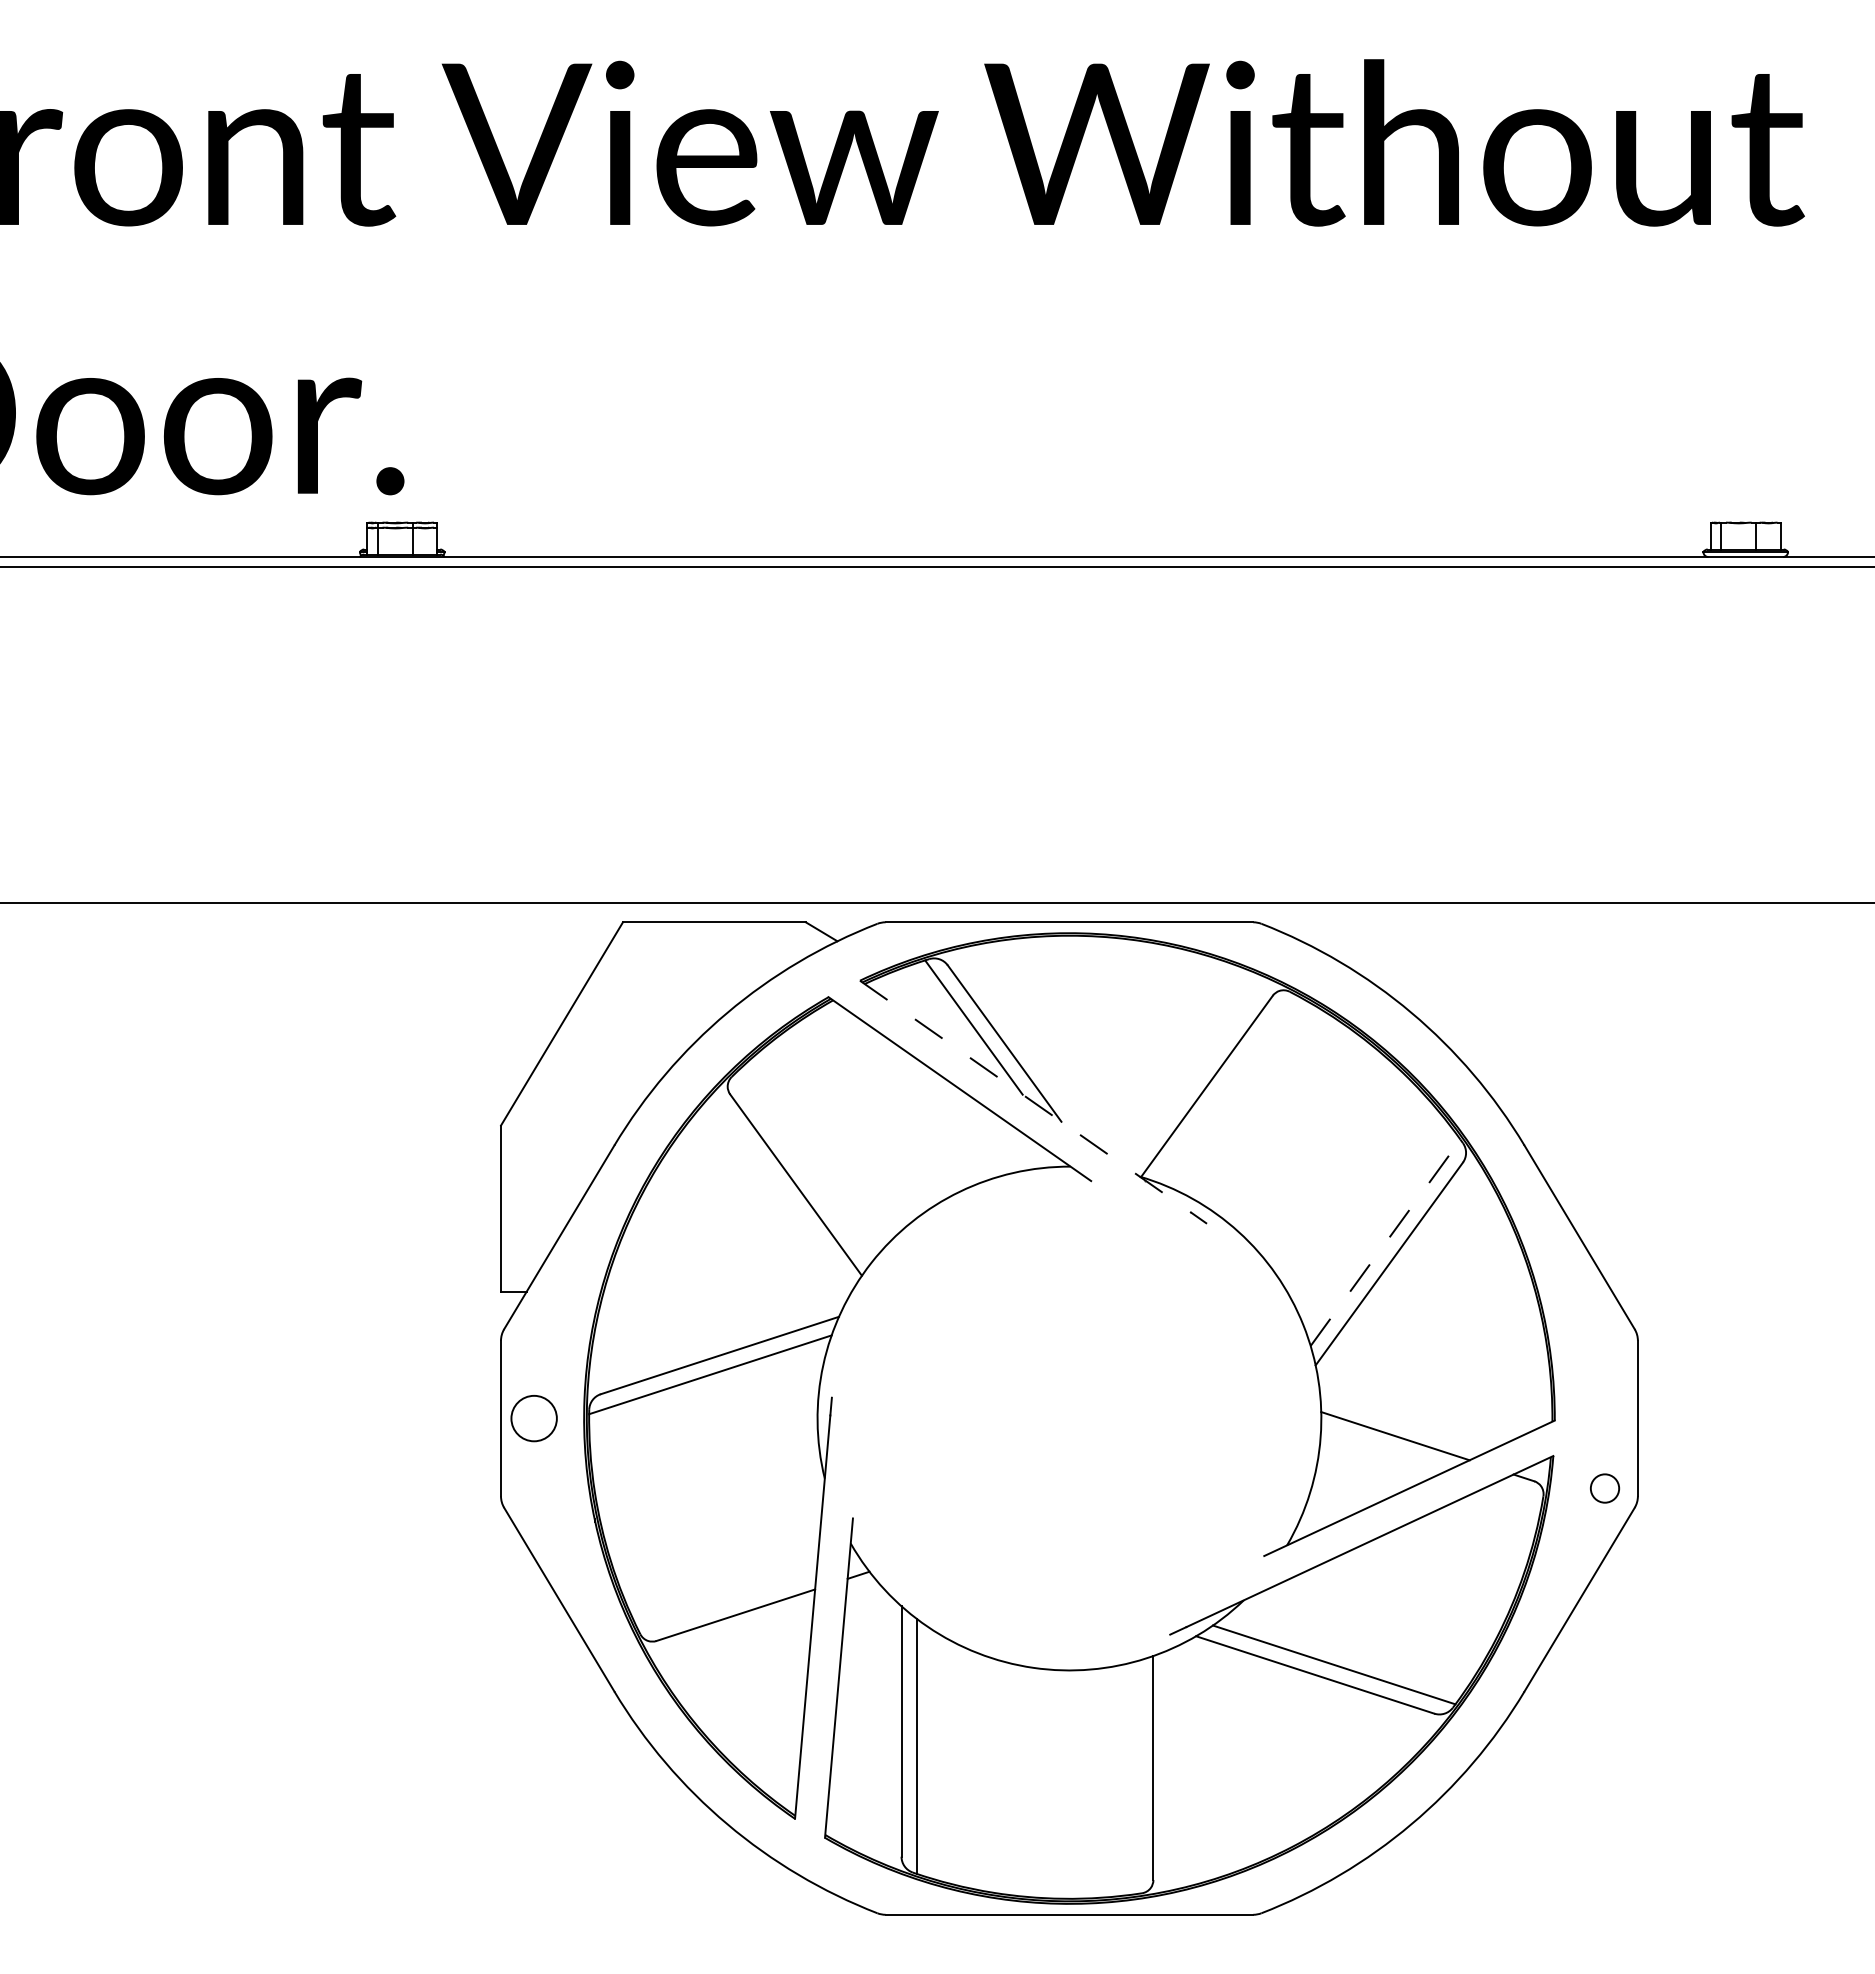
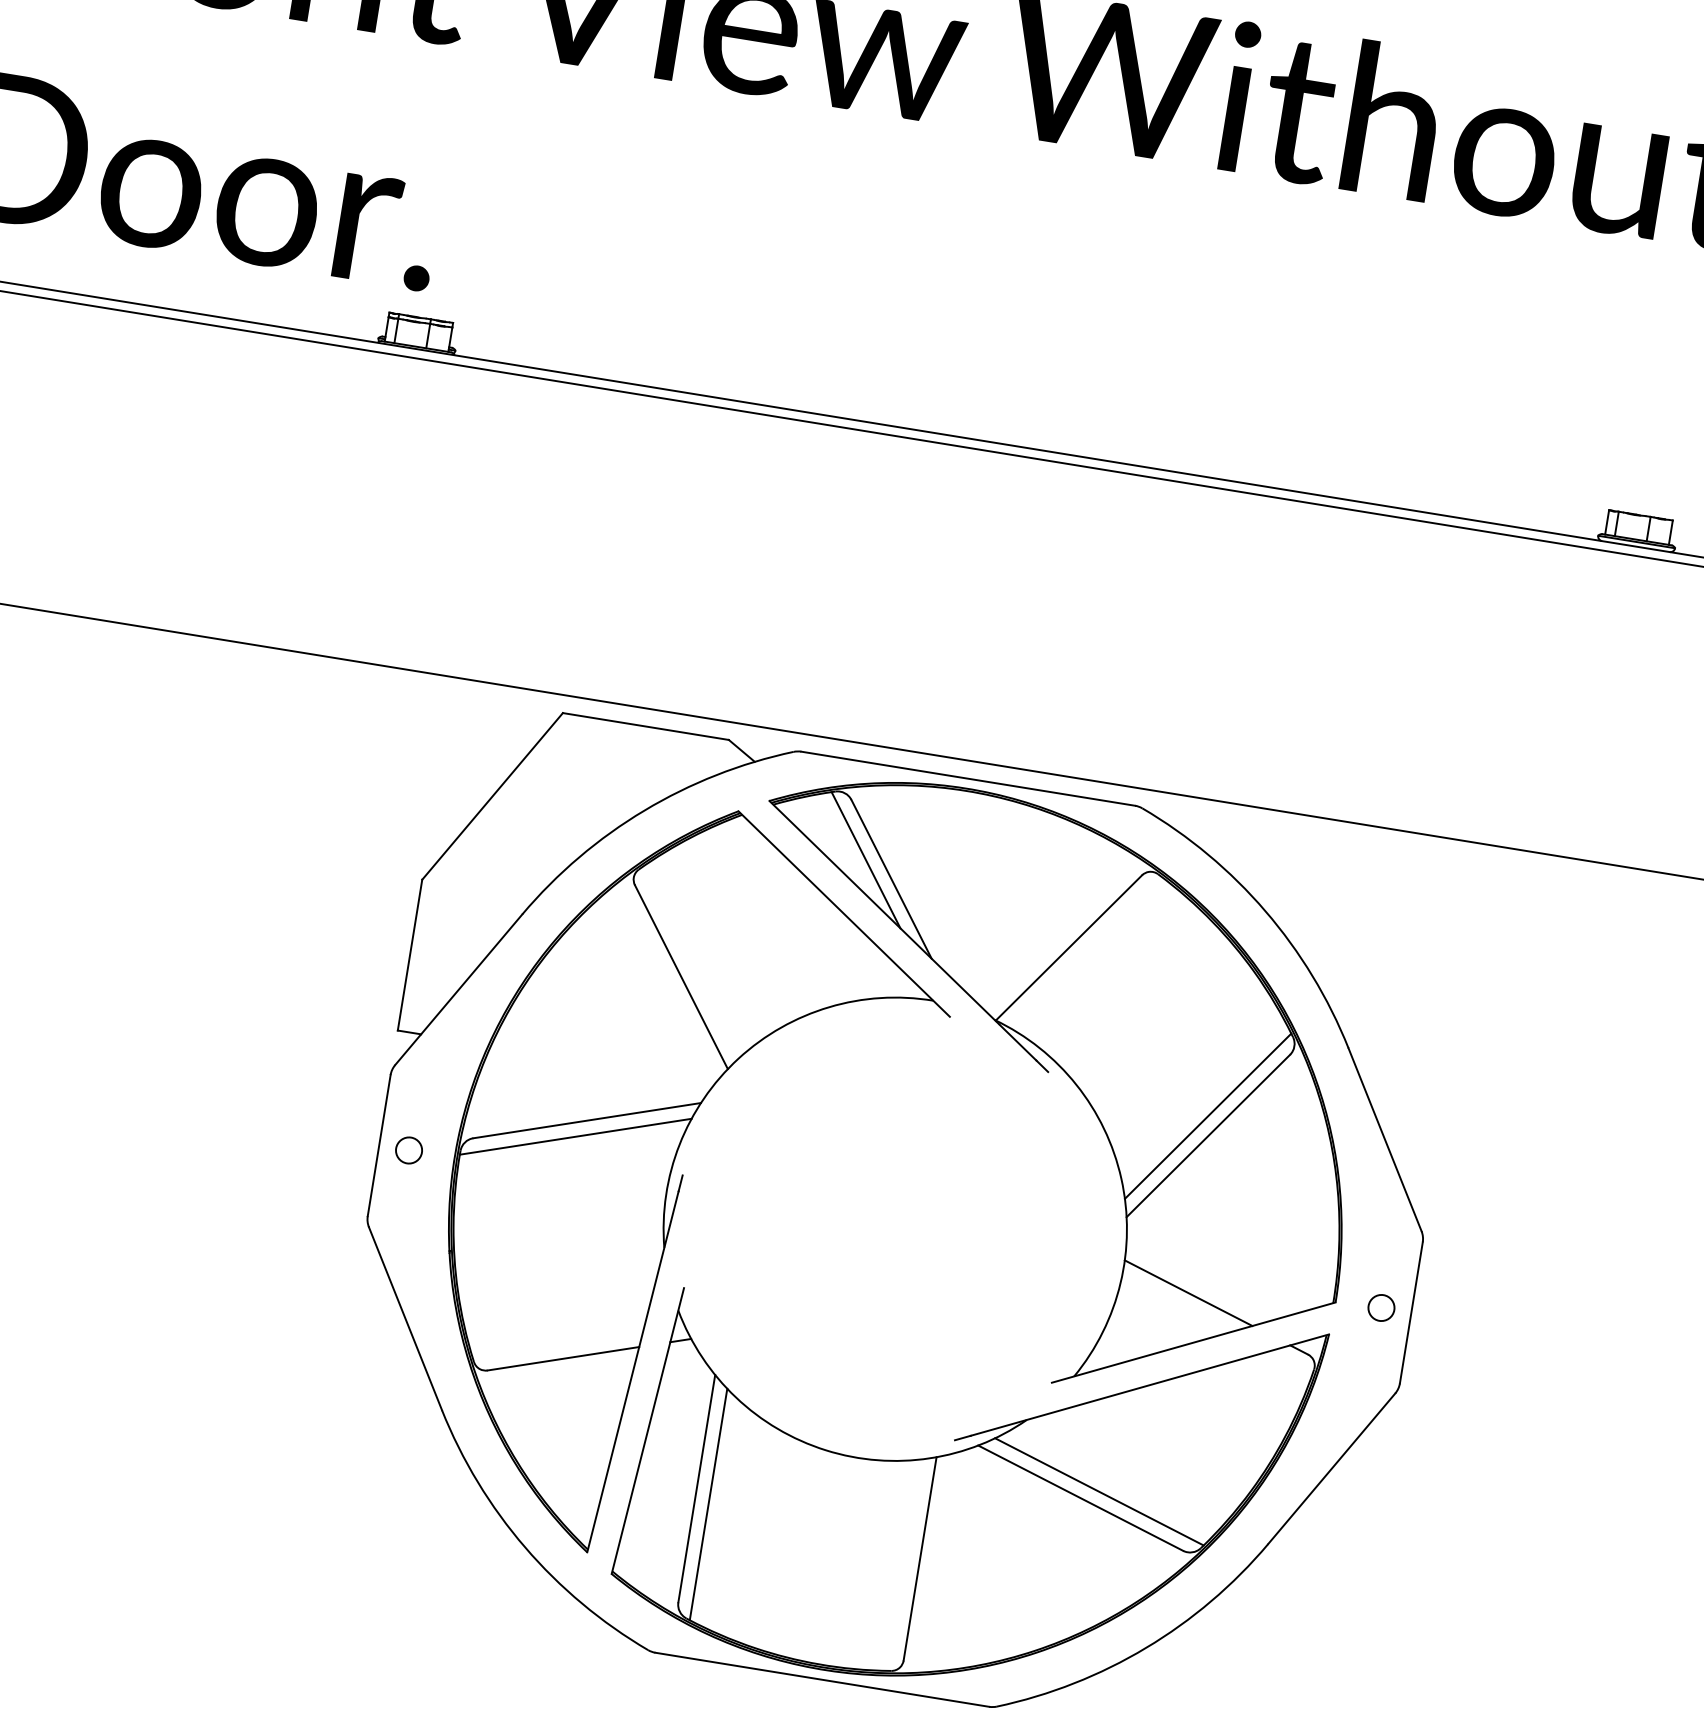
line: (1026, 1097) -> (903, 931), dashed -> solid
line: (1385, 1242) -> (1208, 1115), dashed -> solid
circle: (533, 1418) -> (408, 1150), size x0.62
circle: (1605, 1488) -> (1381, 1308), moved

